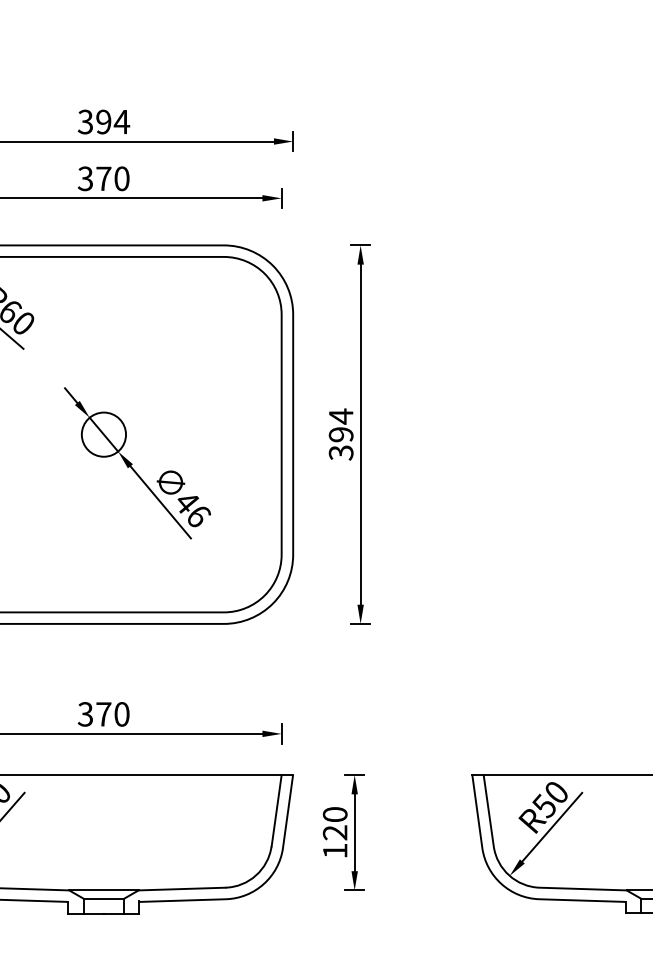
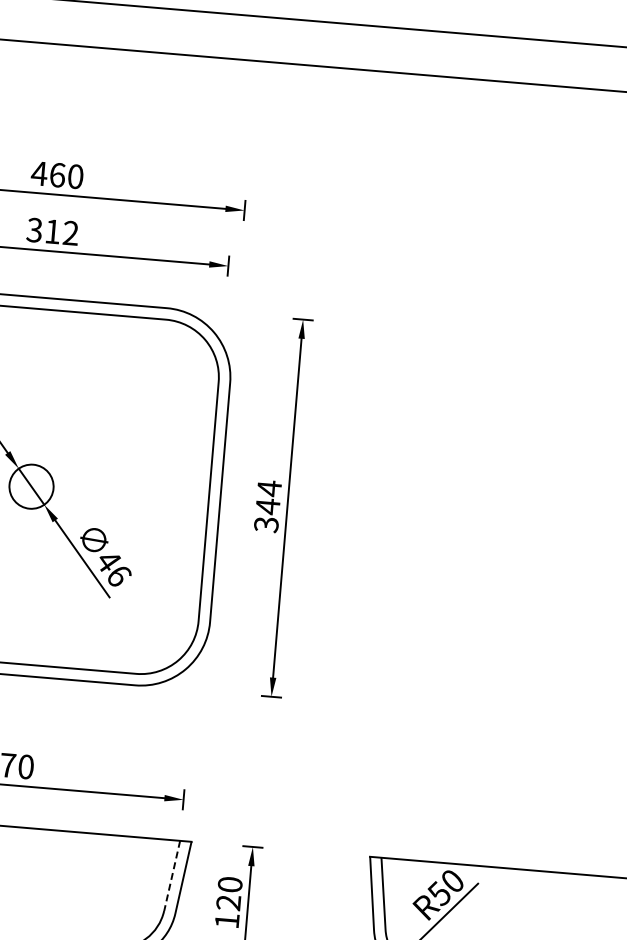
text: (103, 121) -> (57, 174), 394 -> 460
text: (112, 178) -> (61, 232), 370 -> 312
text: (340, 434) -> (267, 506), 394 -> 344
line: (276, 810) -> (172, 875), solid -> dashed

